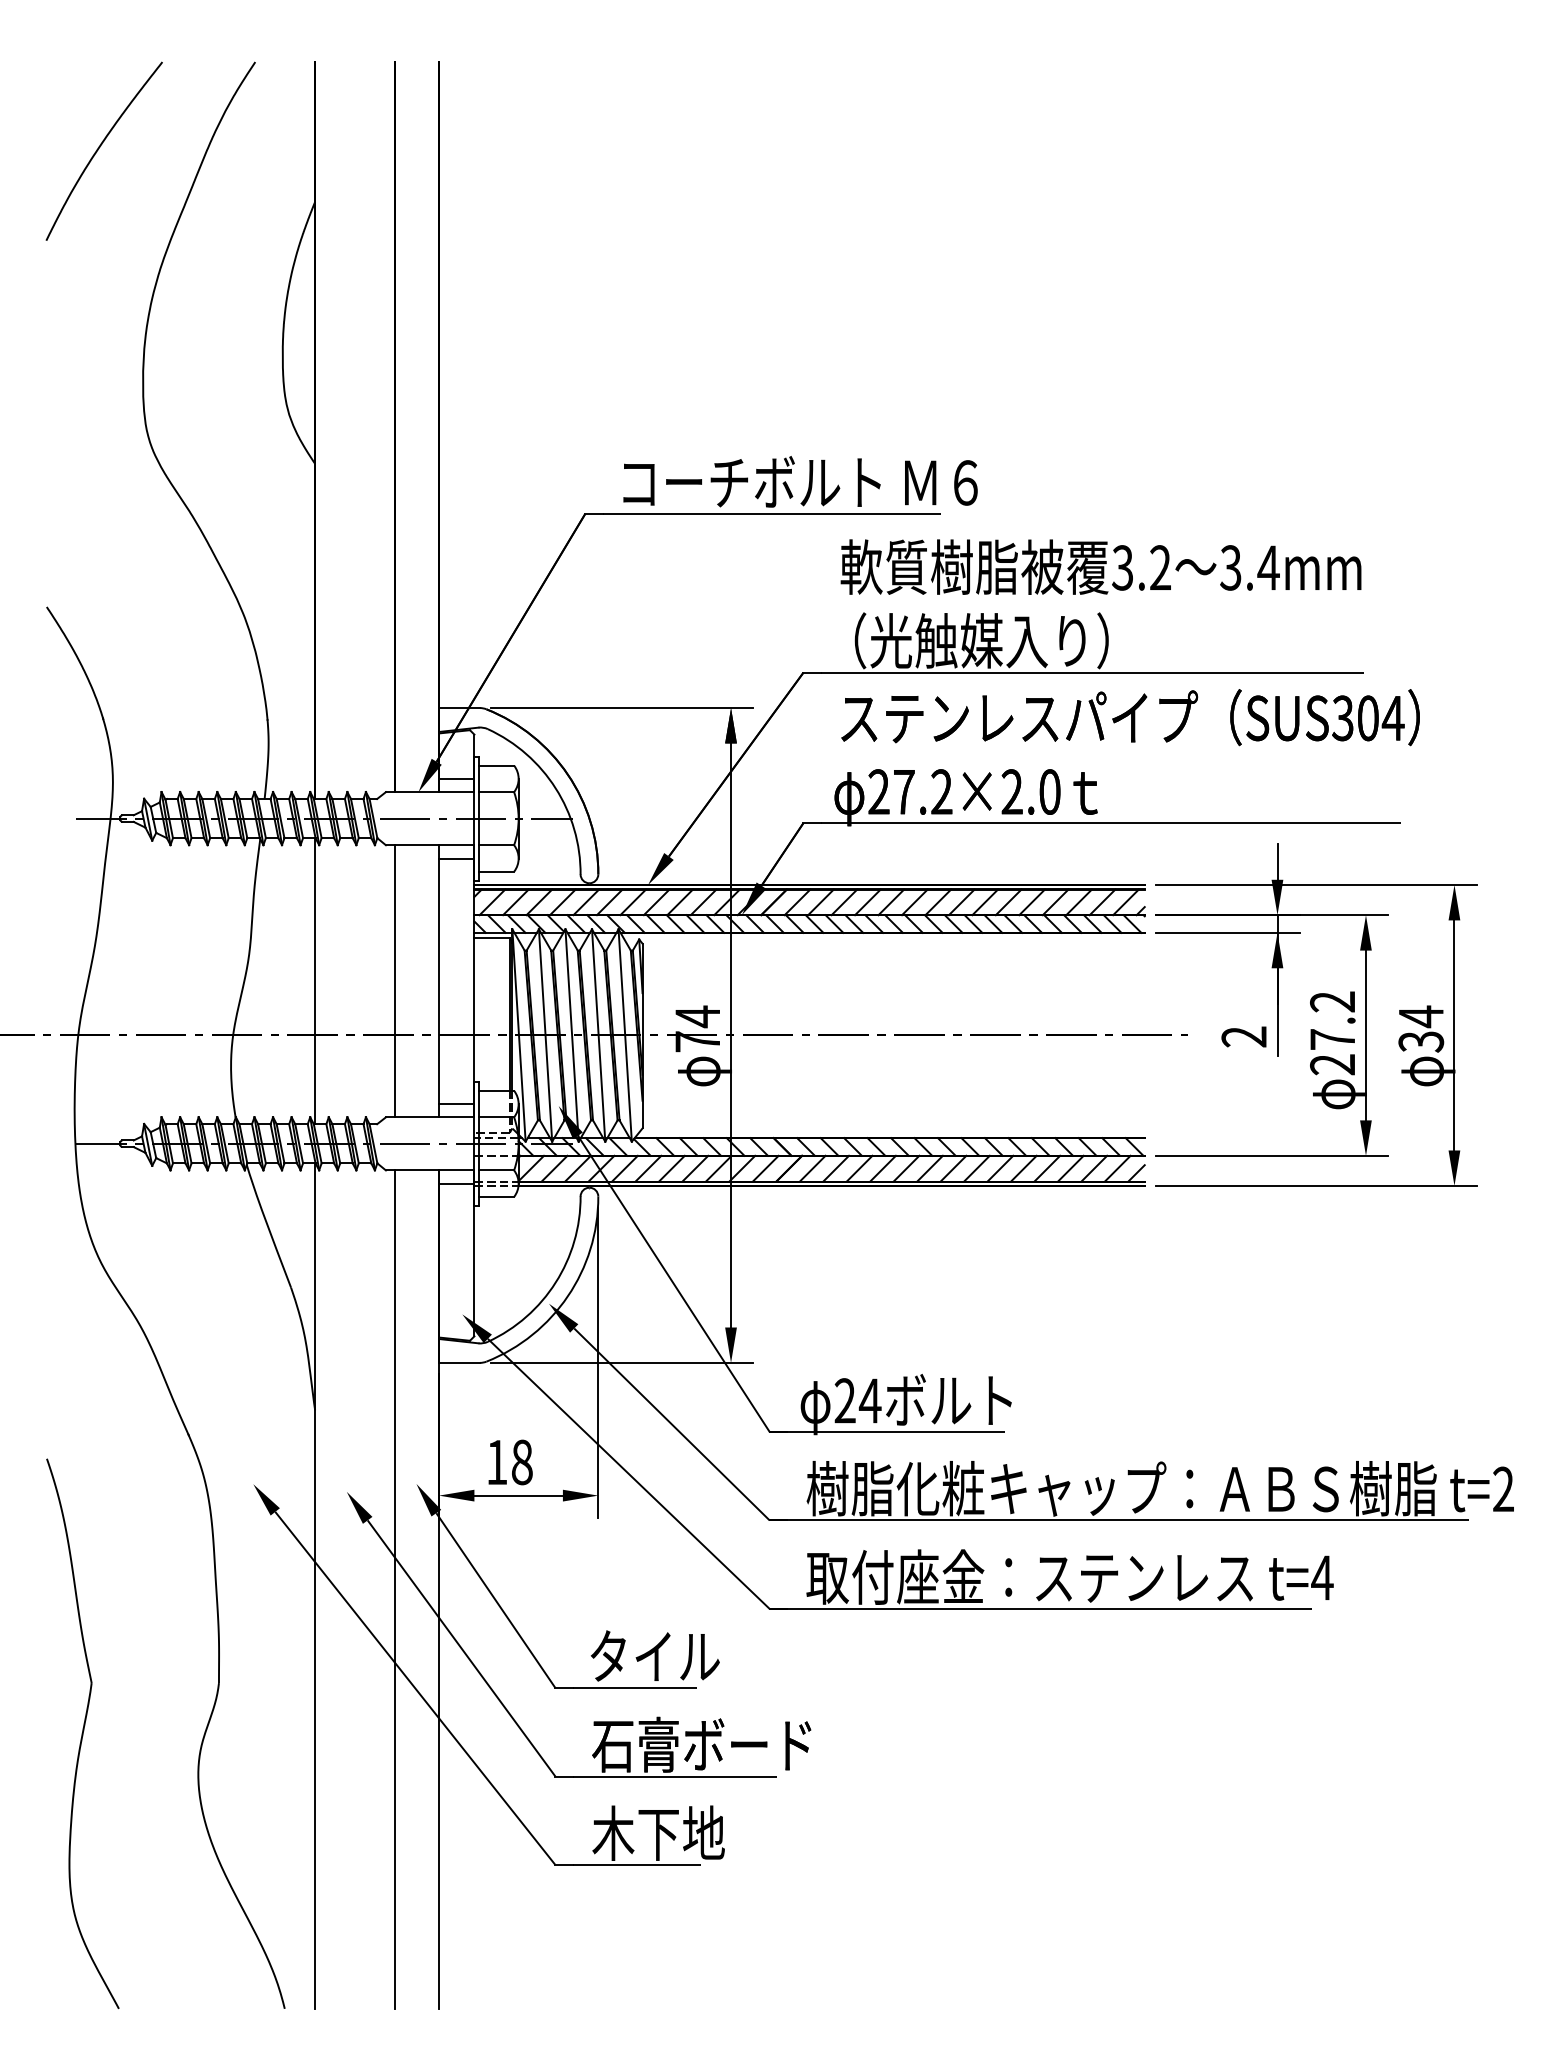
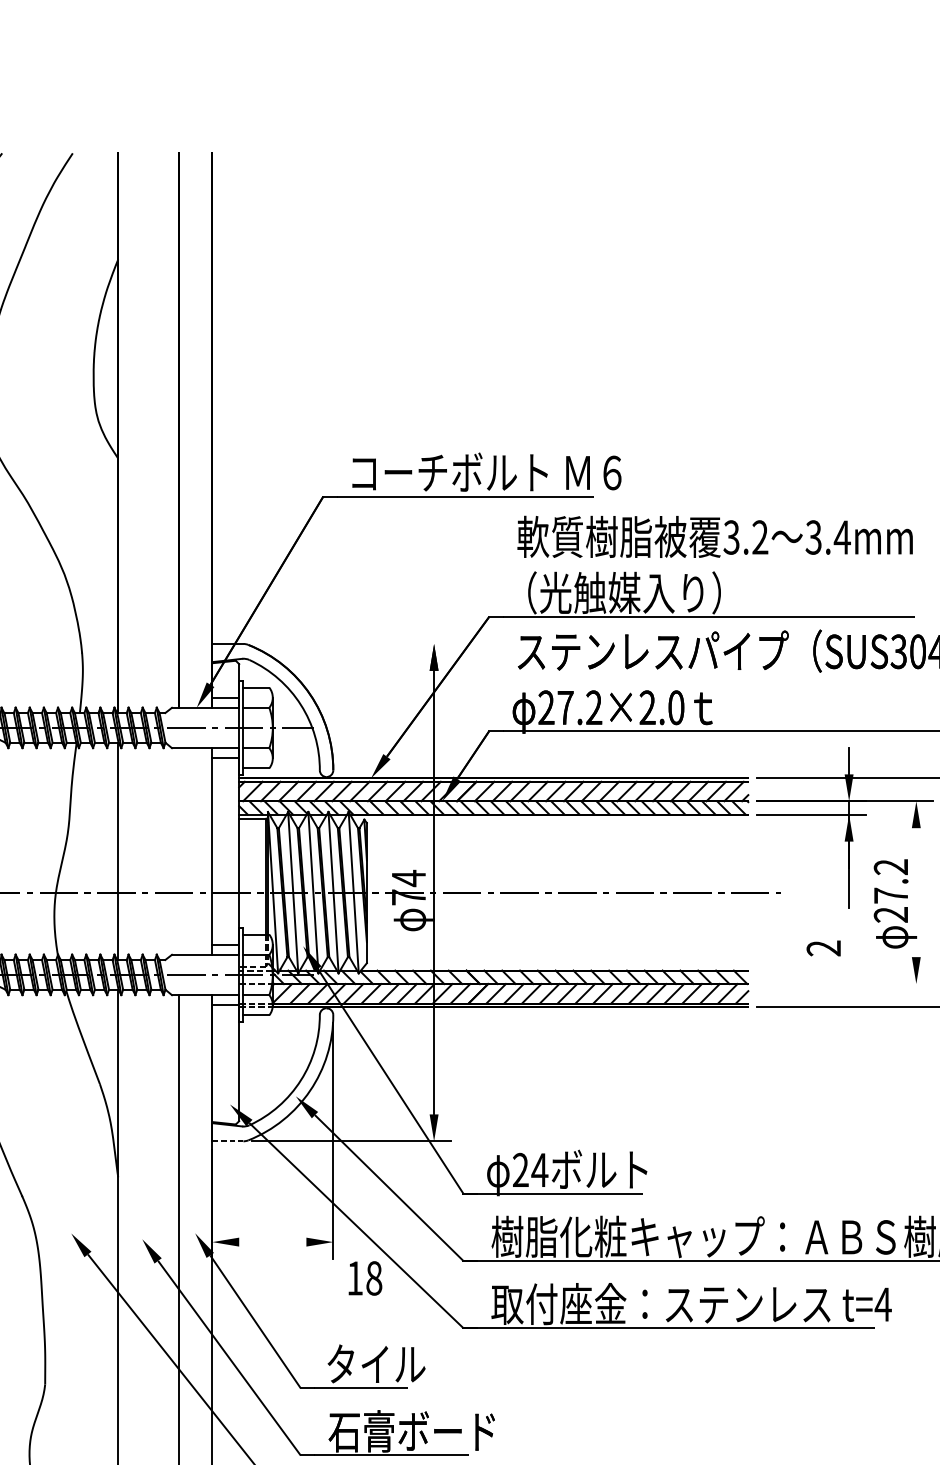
line: (622, 708) -> (351, 644), removed
line: (394, 981) -> (178, 851), removed
line: (1365, 1035) -> (915, 892), removed
text: (1243, 1036) -> (823, 948), moved
line: (1271, 1155) -> (844, 983), removed
line: (459, 1362) -> (227, 1141), solid -> dashed
text: (510, 1462) -> (365, 1278), moved
line: (518, 1495) -> (272, 1242), removed

